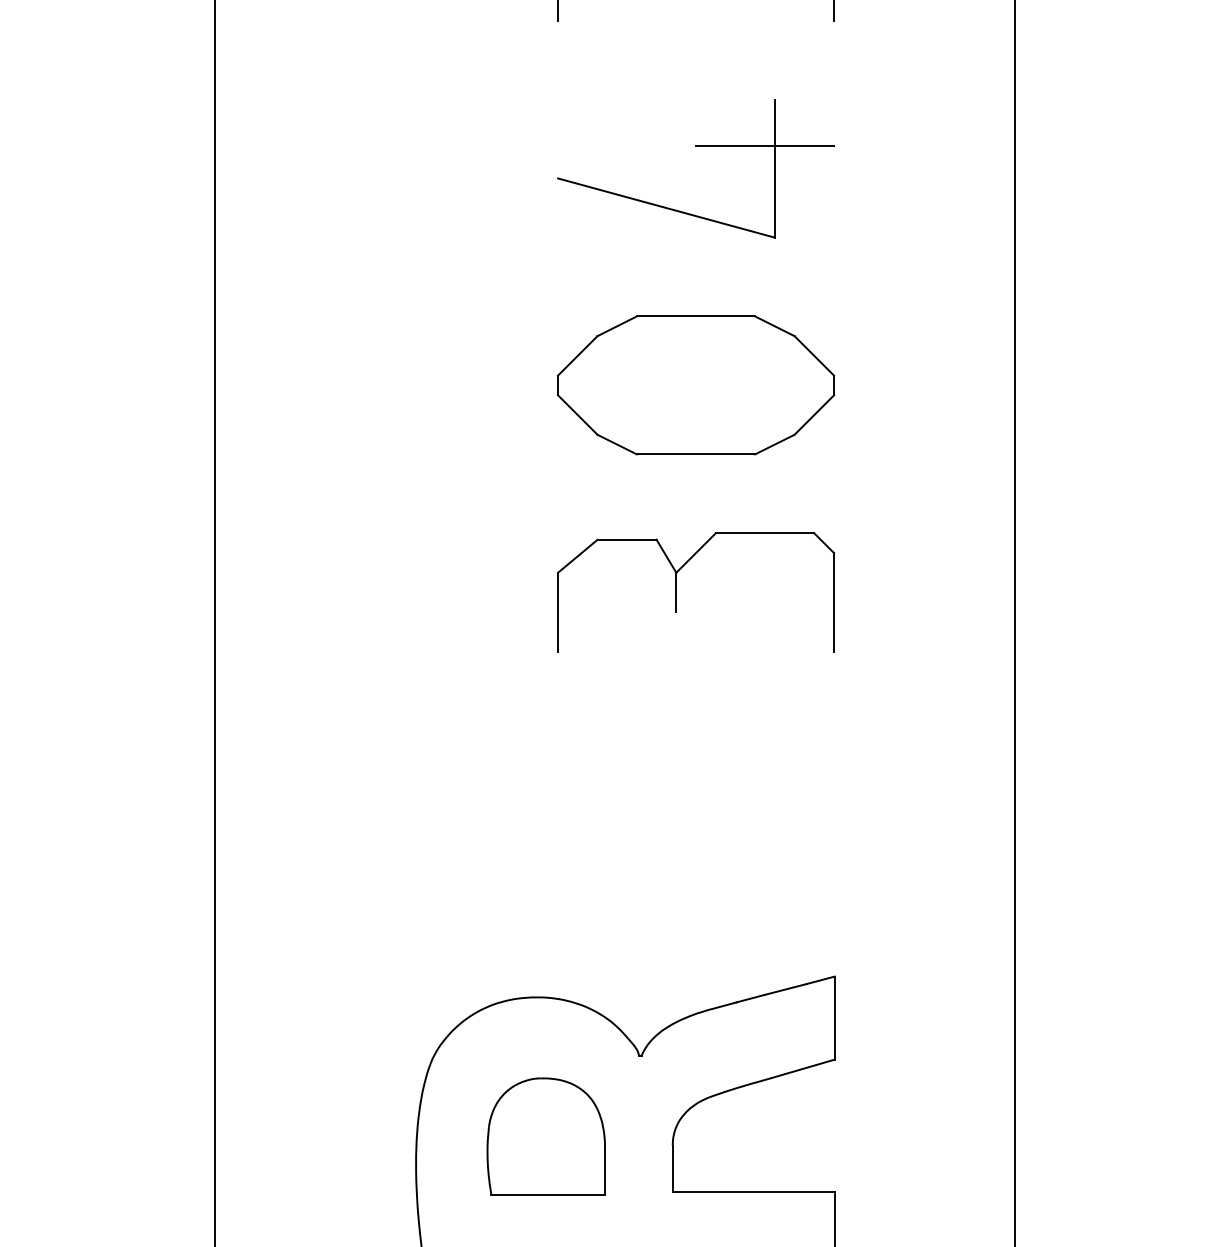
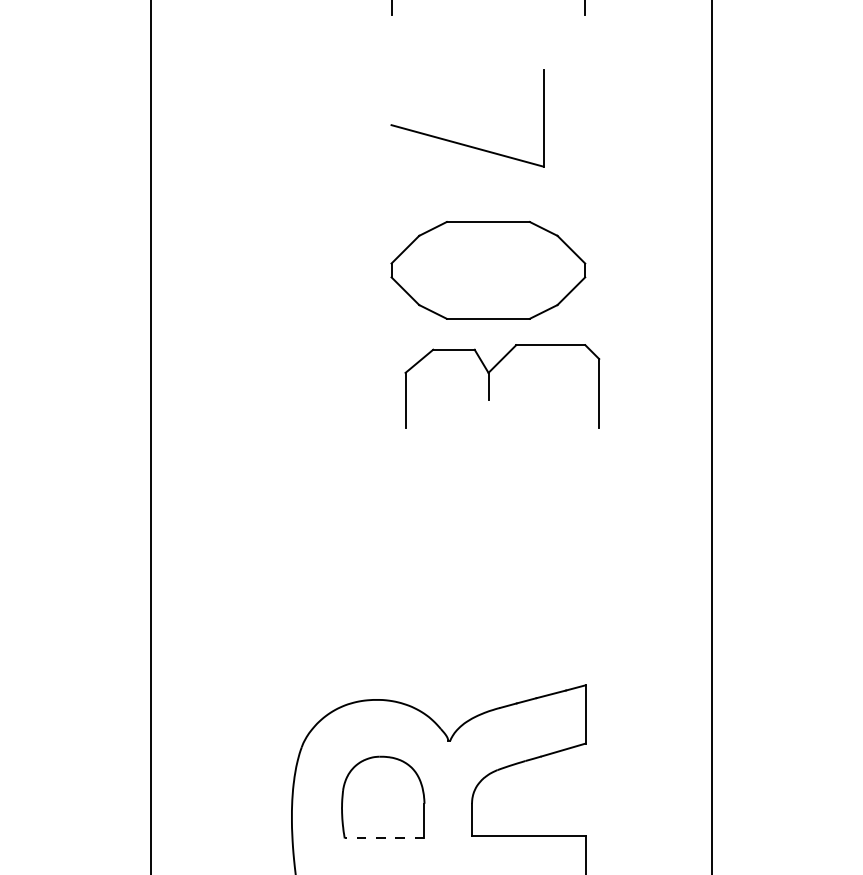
line: (764, 146) -> (536, 102), removed
part: (677, 592) -> (489, 386), moved
line: (548, 1194) -> (384, 838), solid -> dashed

